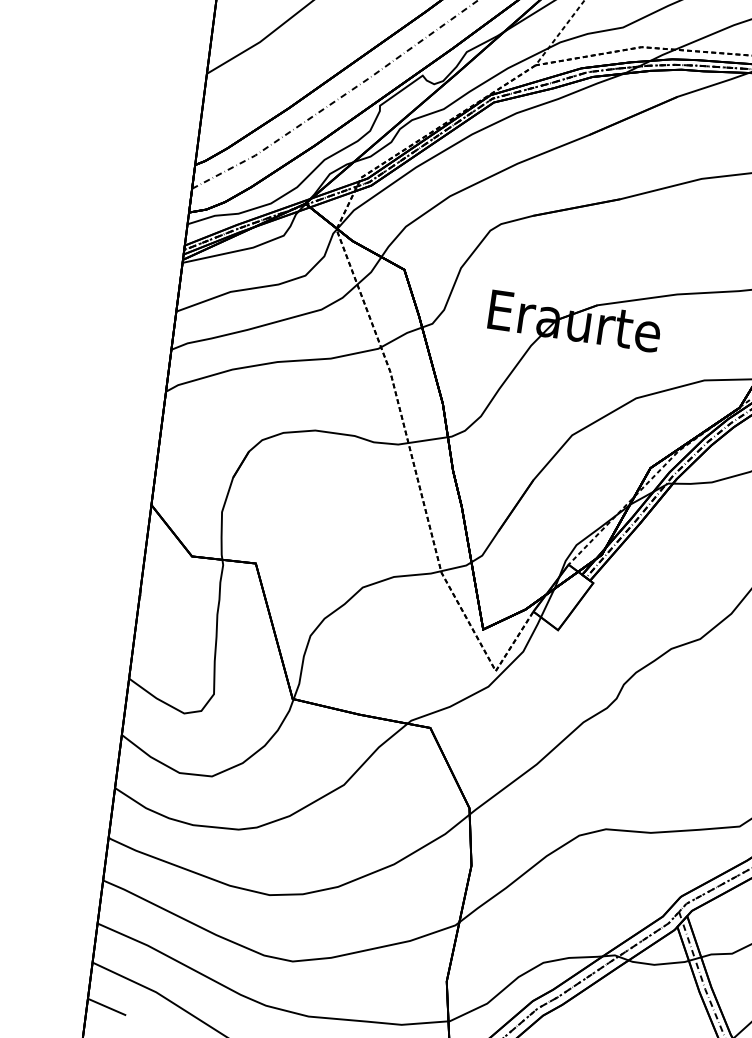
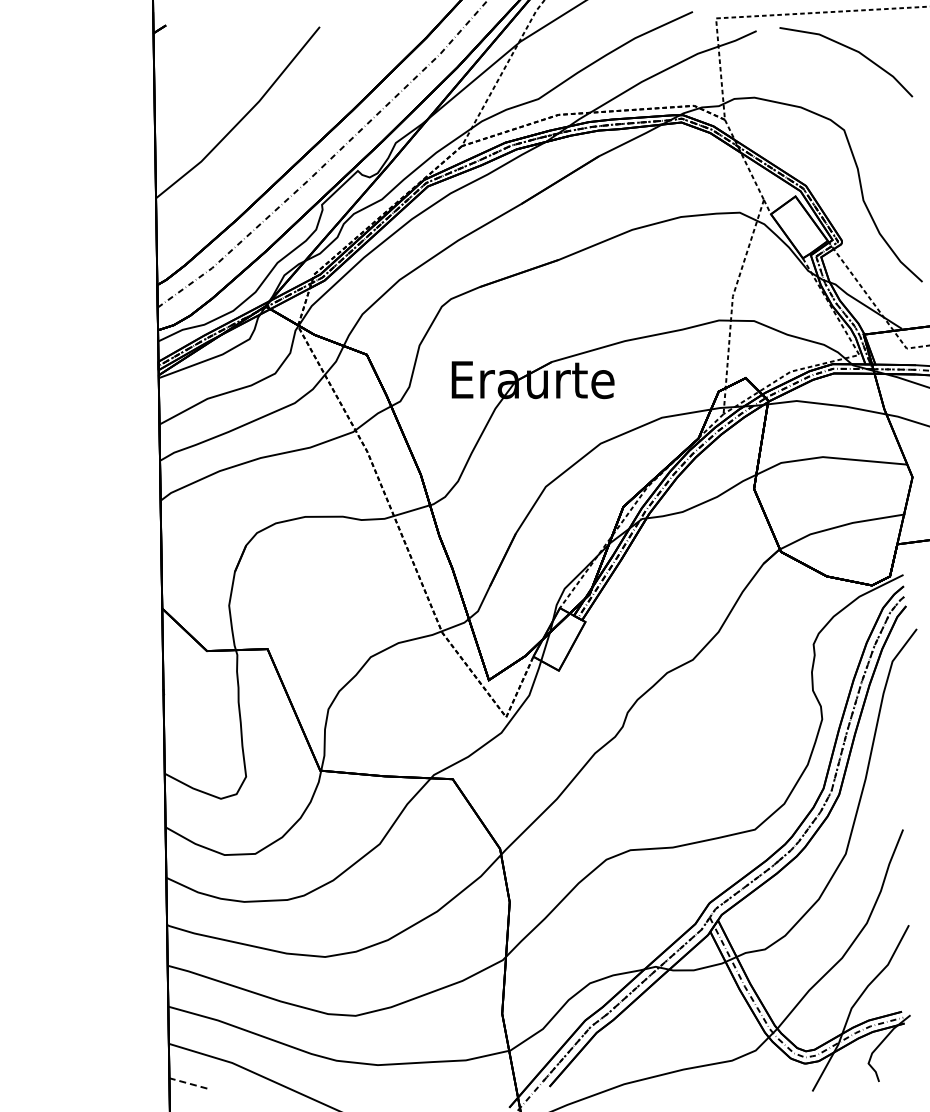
line: (107, 1007) -> (188, 1083), solid -> dashed

